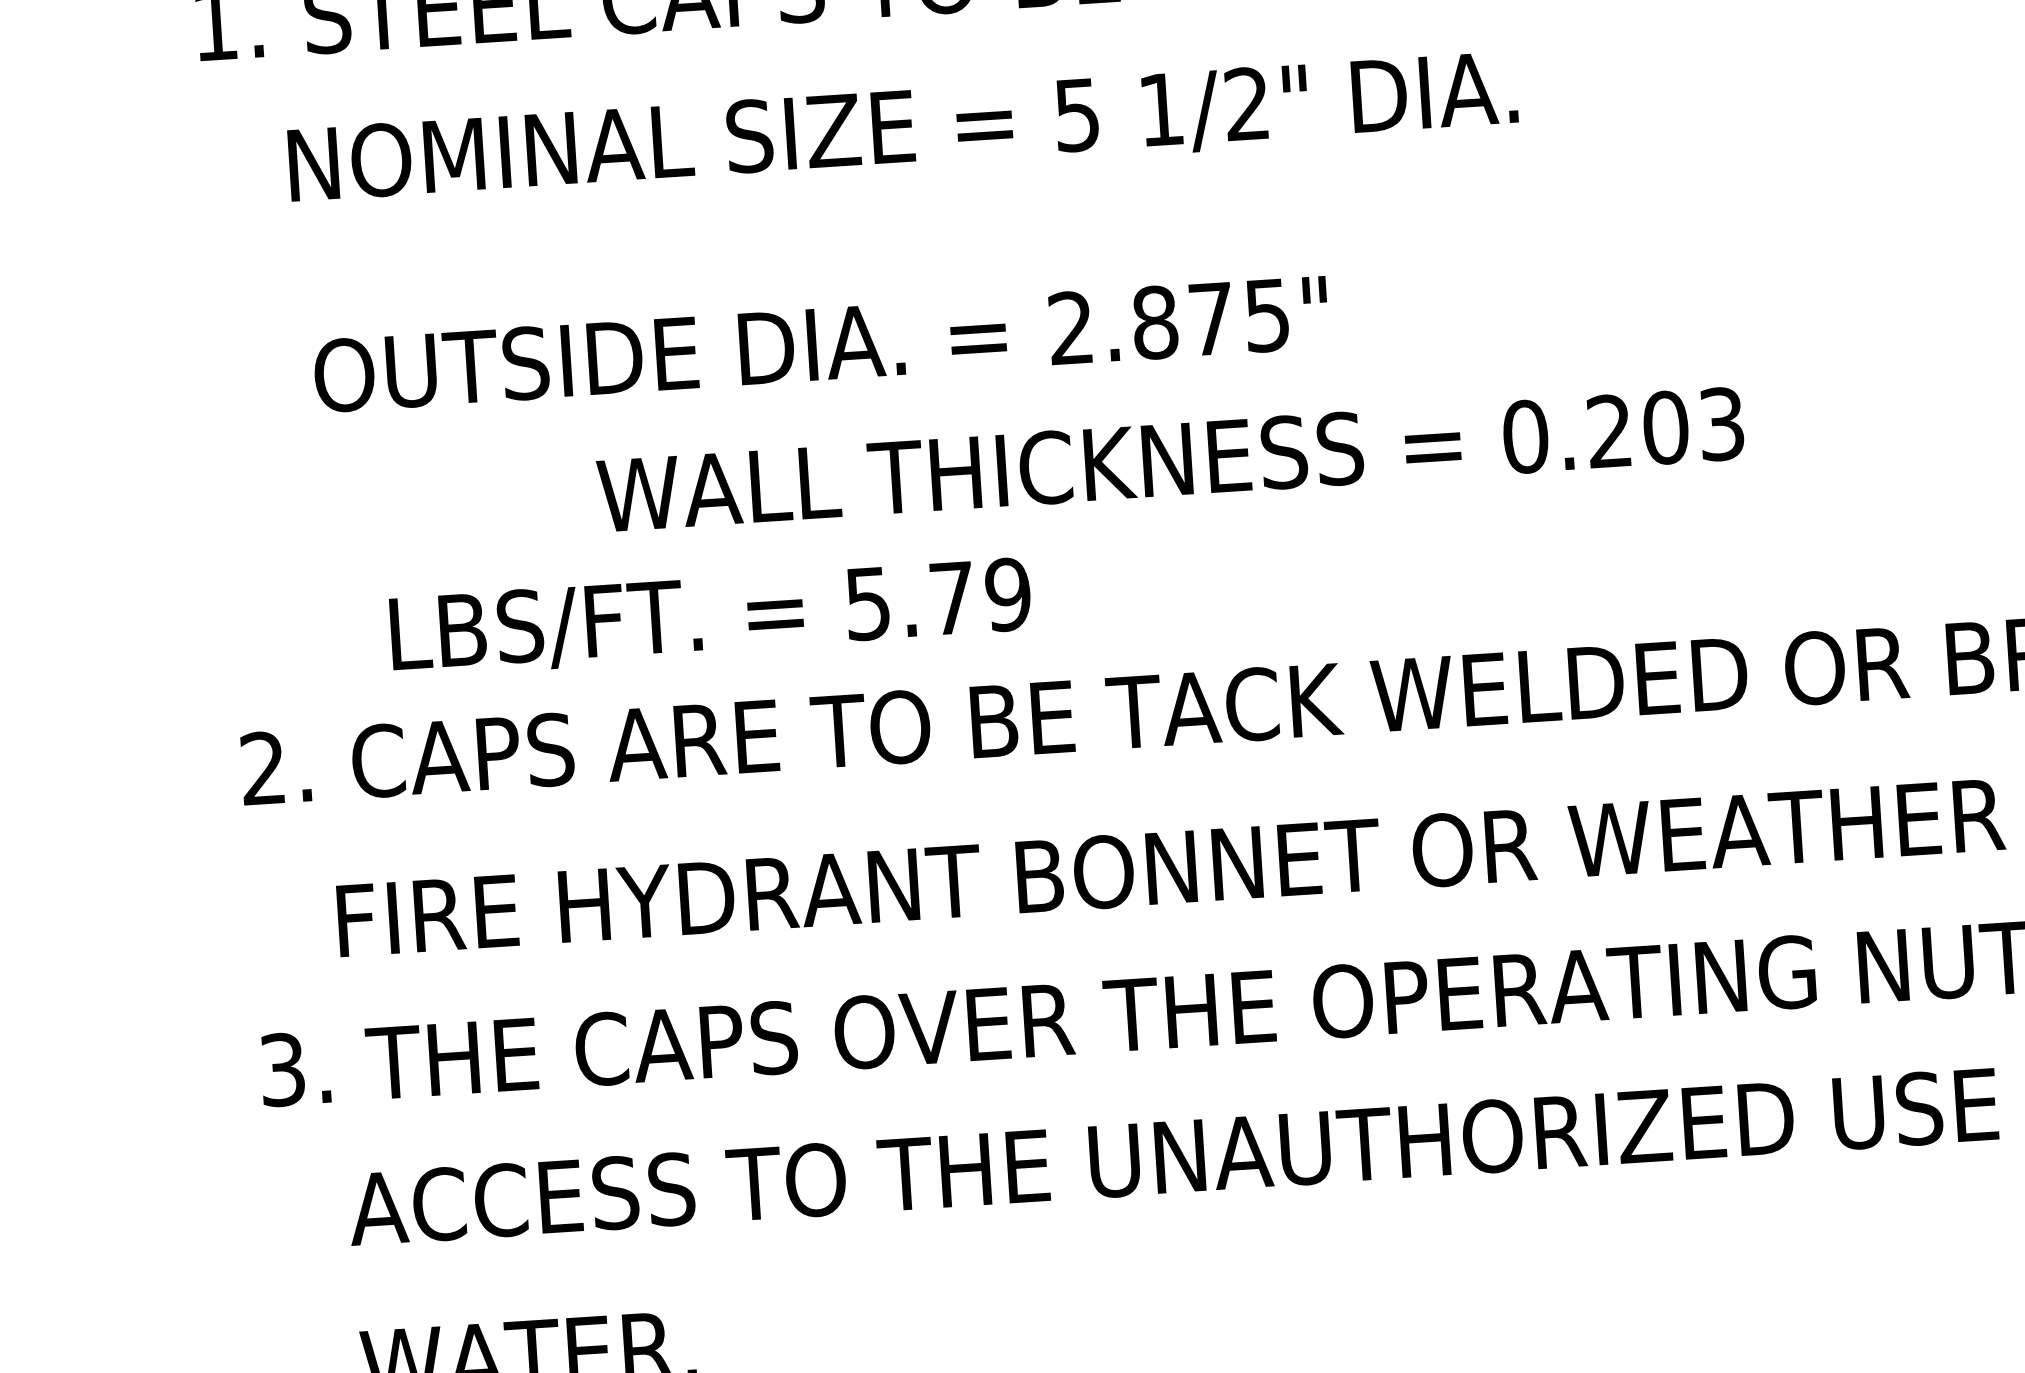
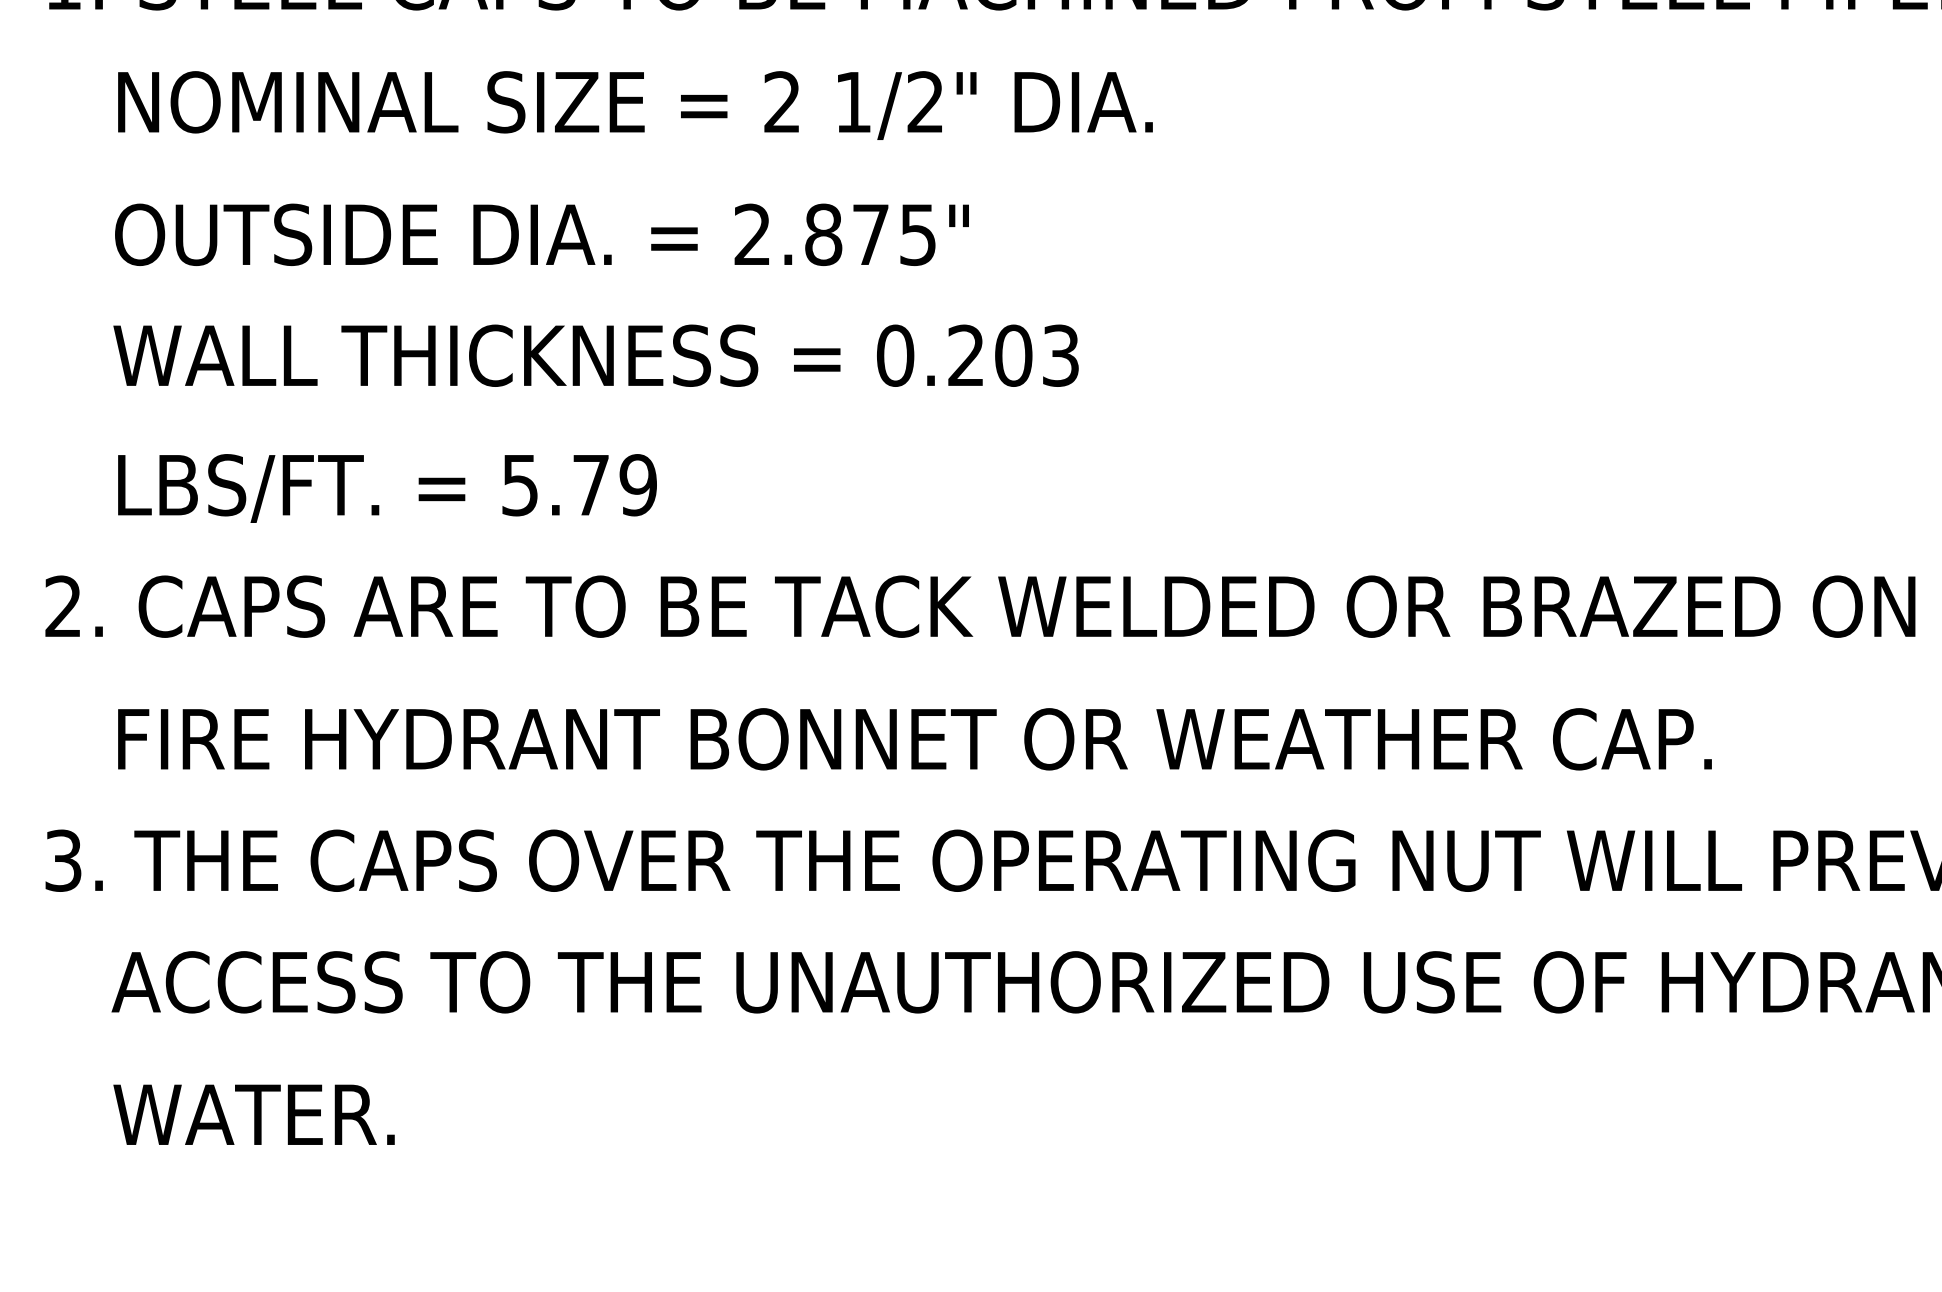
text: (1076, 115) -> (781, 102), 5 -> 2
text: (820, 343) -> (541, 234), moved
text: (1169, 459) -> (595, 355), moved
text: (710, 617) -> (387, 488), moved

